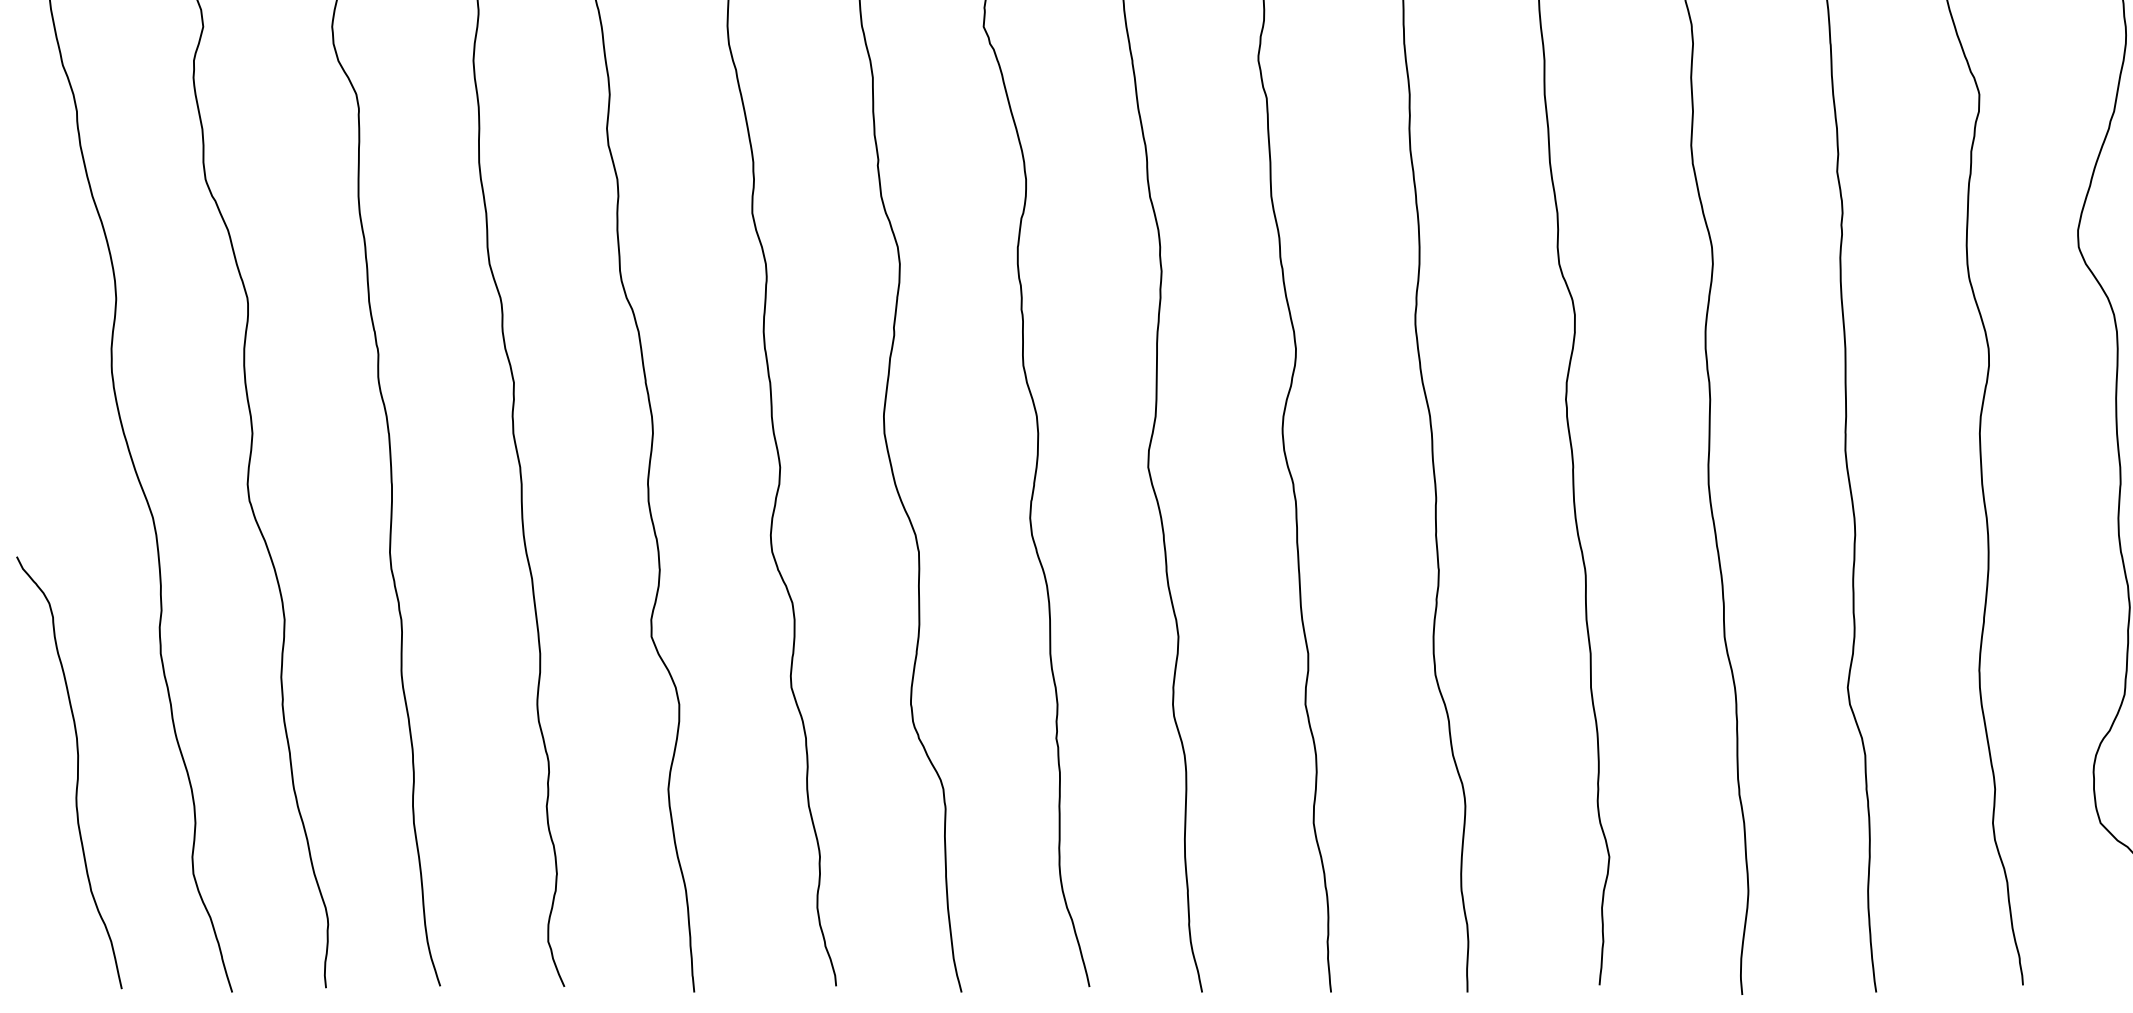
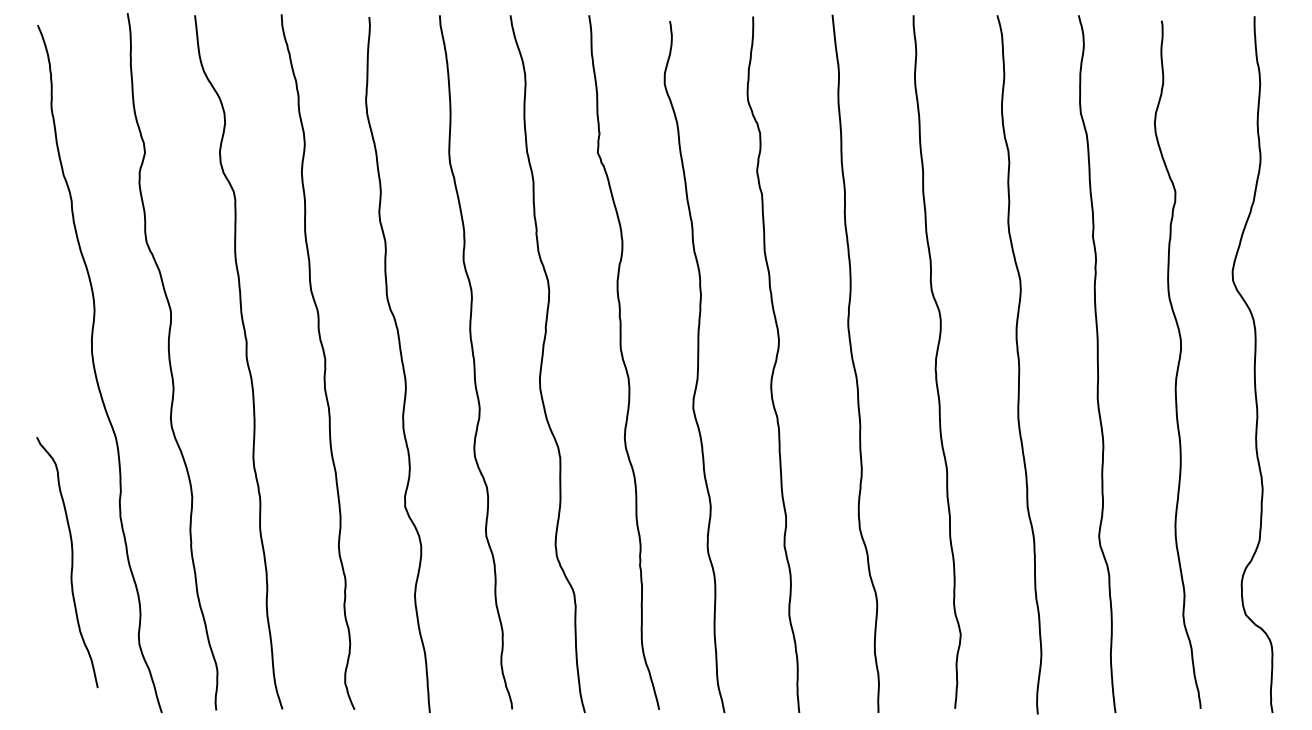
curve: (76, 772) -> (71, 562), moved

